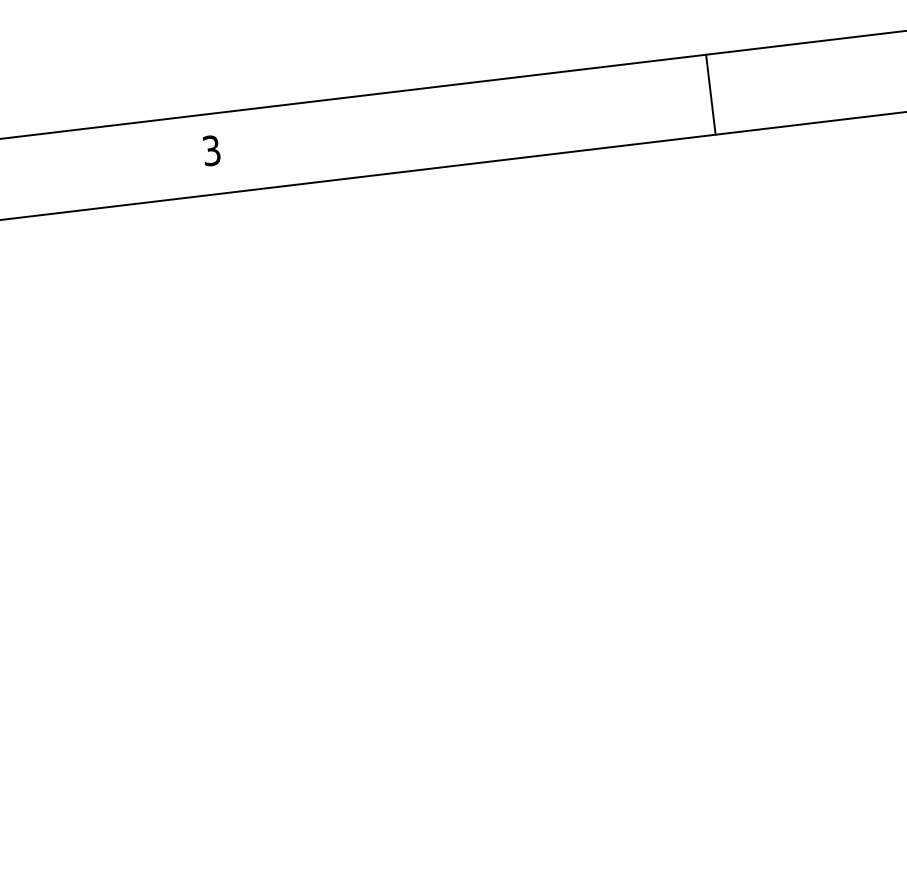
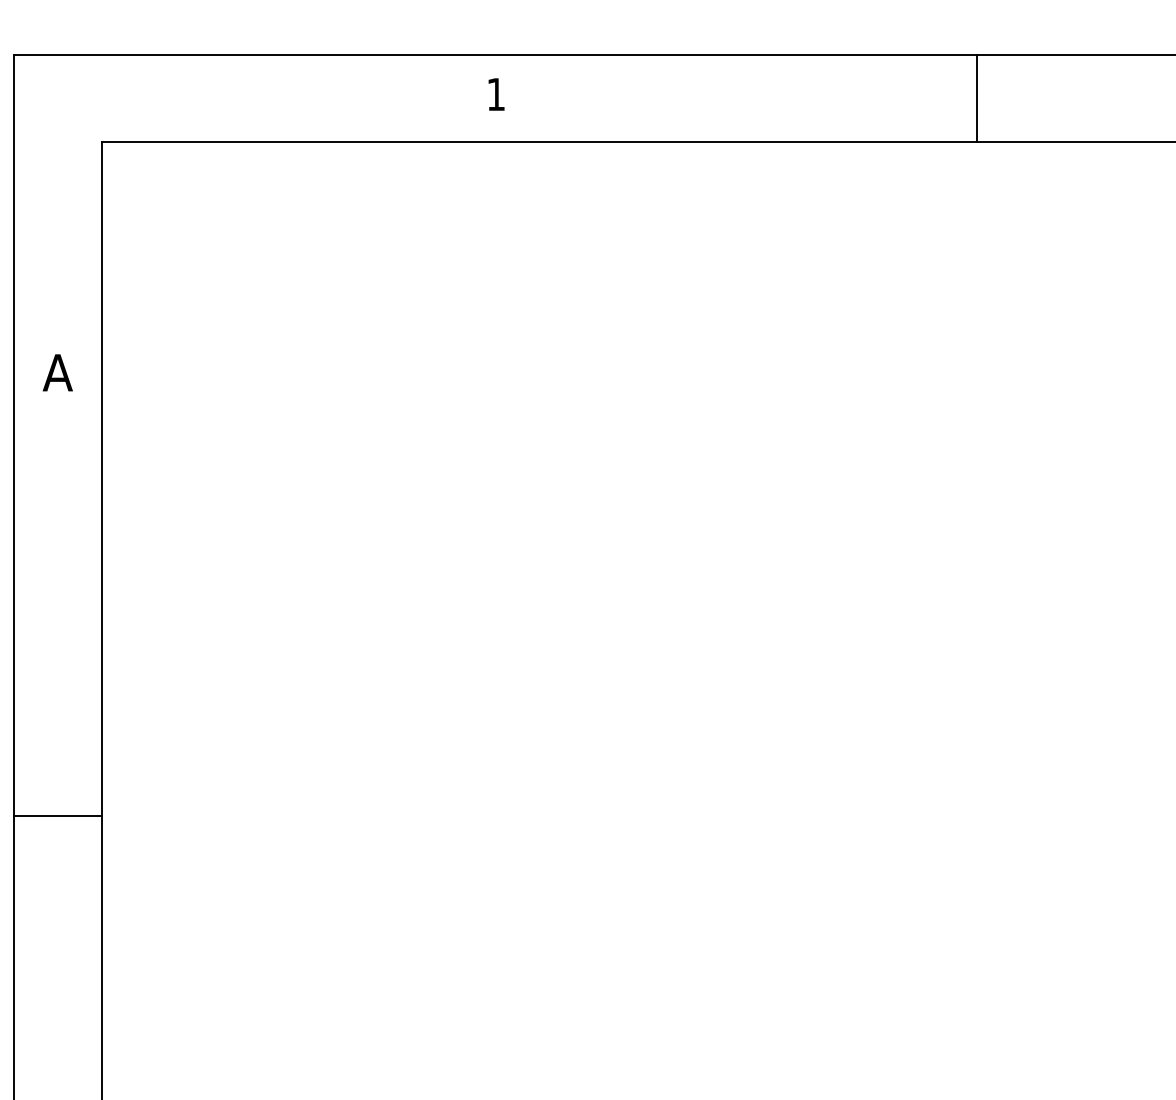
line: (710, 94) -> (976, 98), moved
text: (211, 150) -> (495, 94), 3 -> 1

